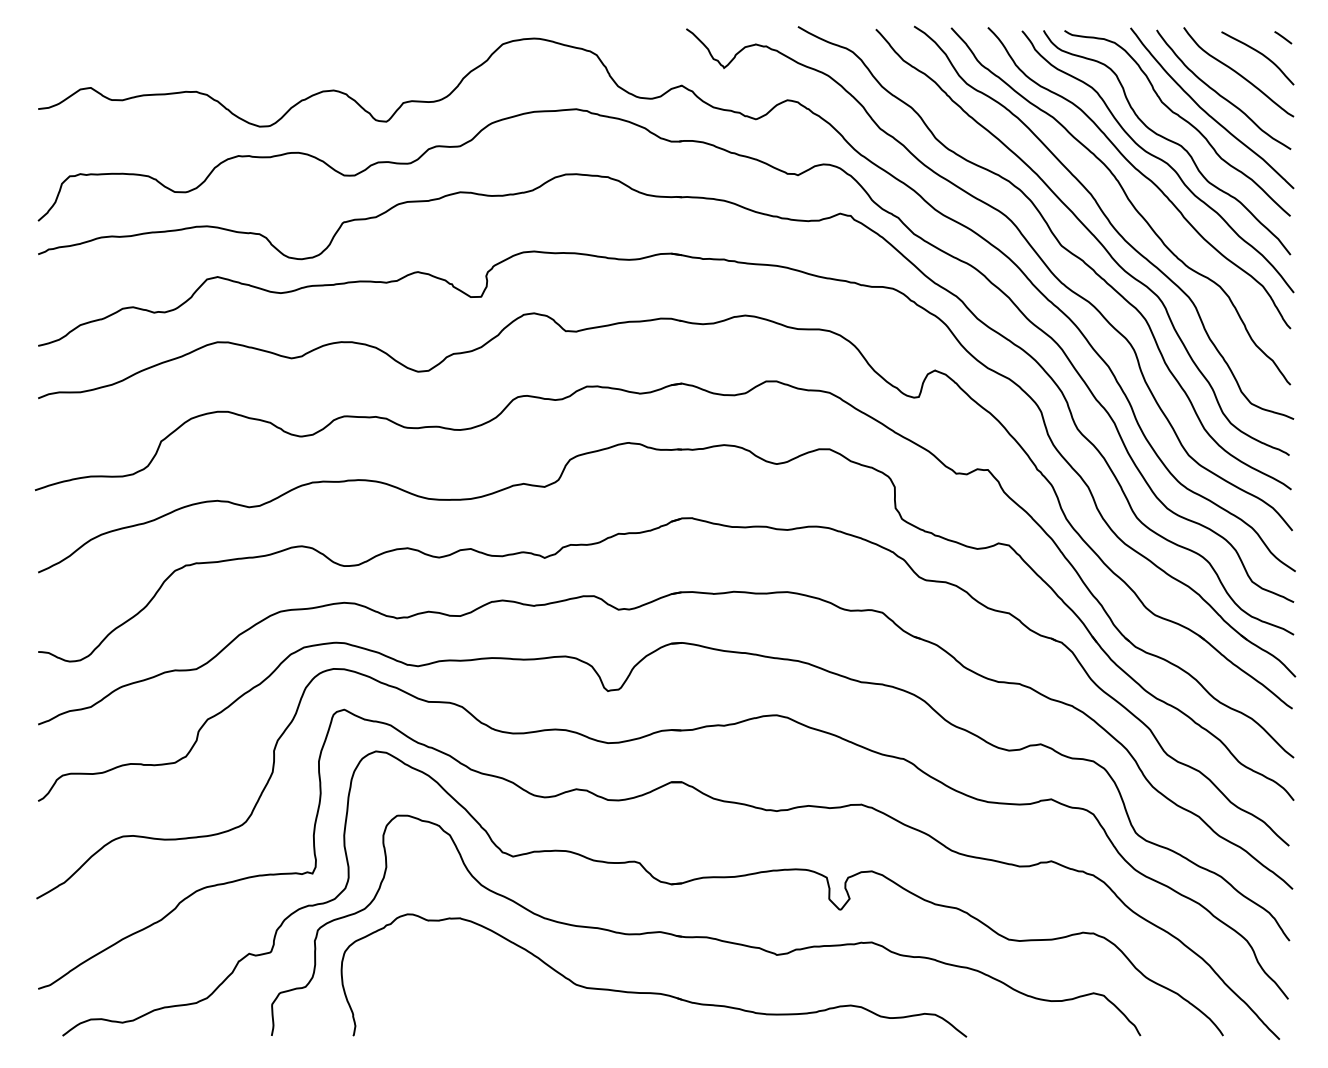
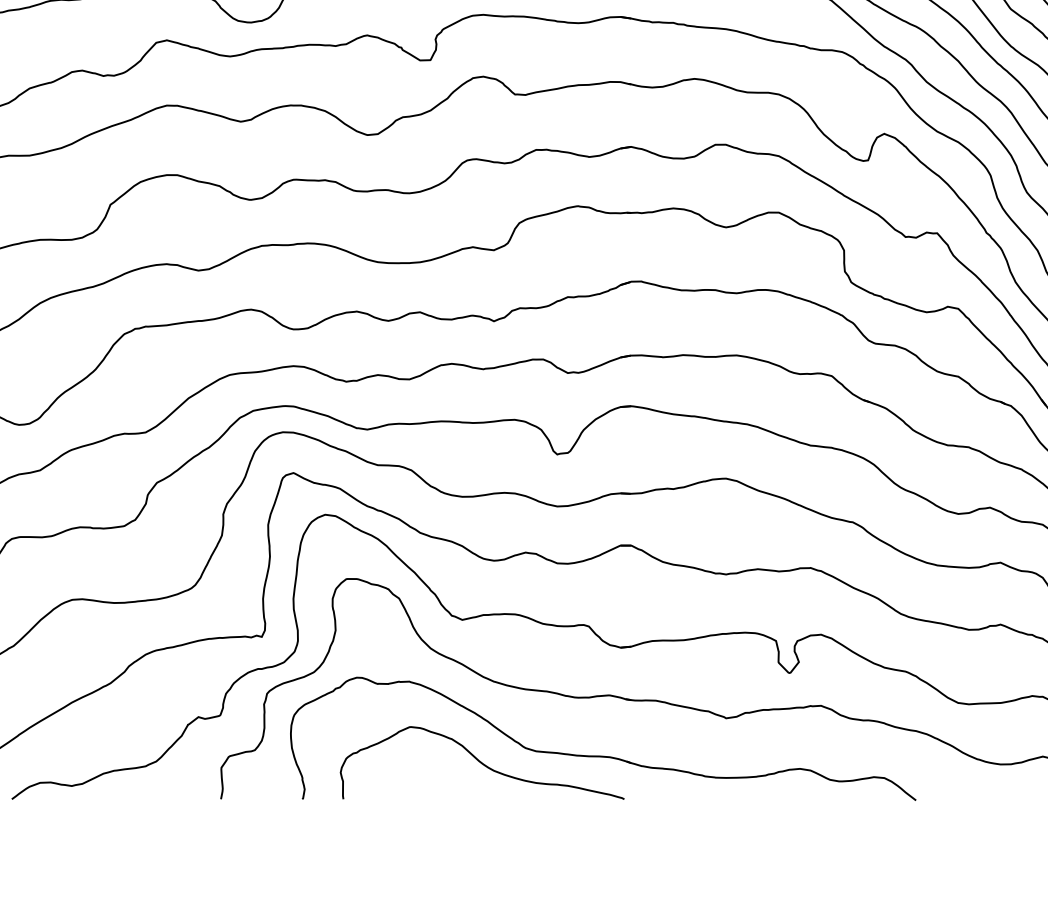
curve: (532, 999) -> (481, 762), added

